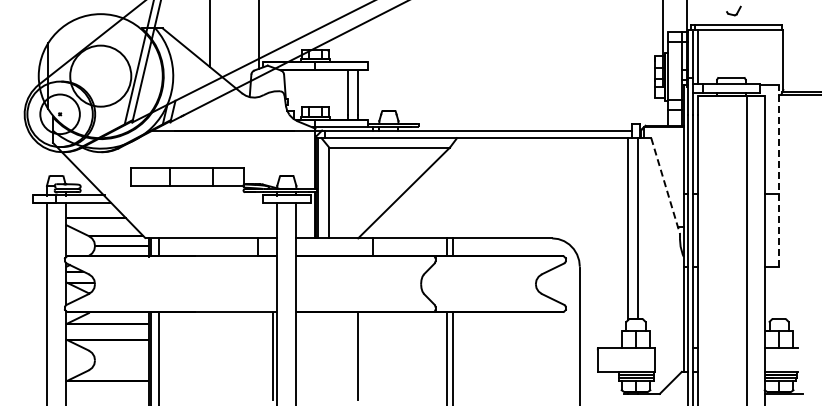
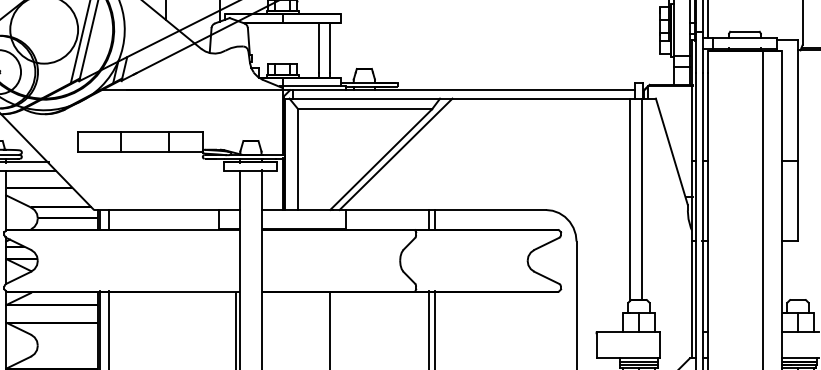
line: (779, 175) -> (798, 140), dashed -> solid
line: (665, 185) -> (671, 151), dashed -> solid
line: (417, 188) -> (396, 154), added

